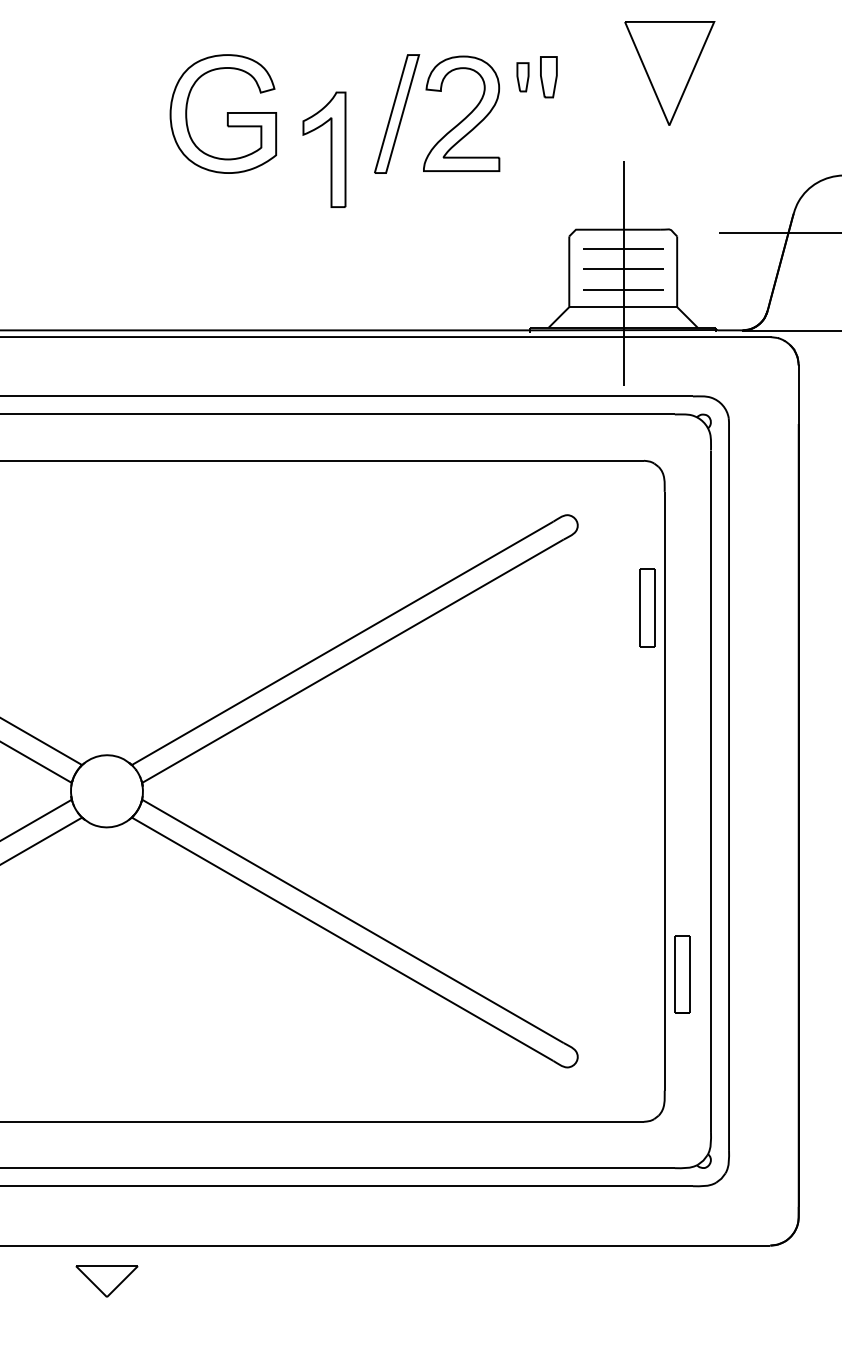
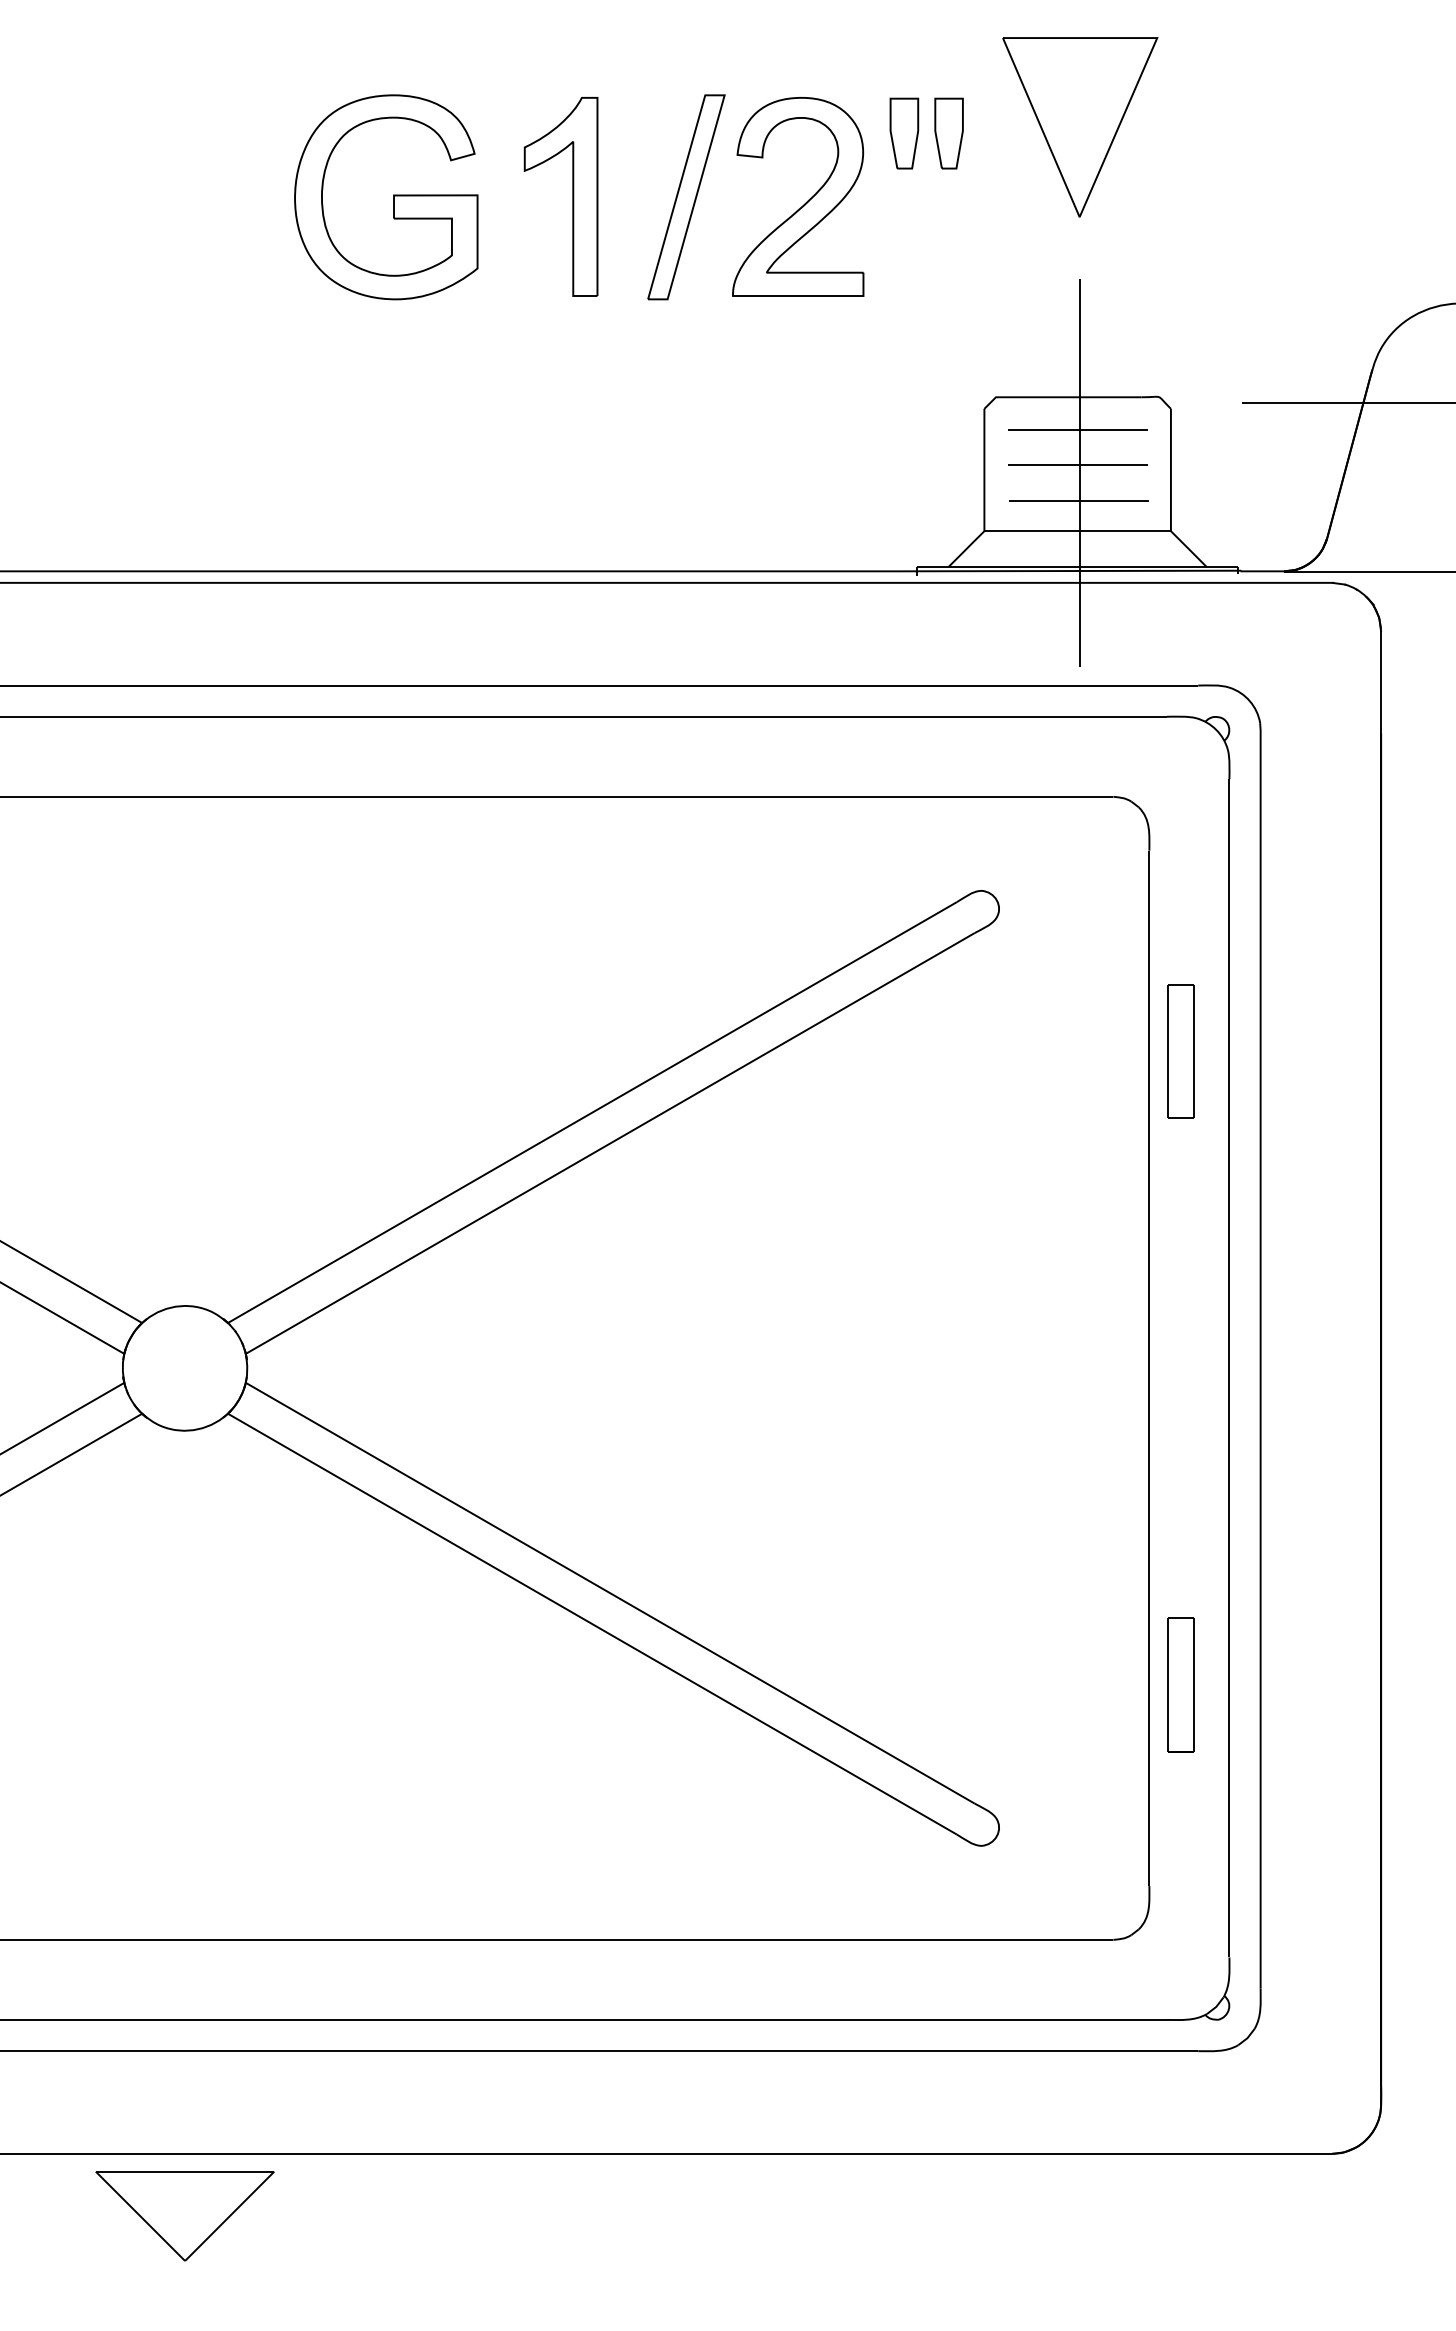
part: (669, 73) -> (1079, 127), moved
part: (522, 77) -> (903, 134), size x1.43
part: (324, 149) -> (561, 196), moved
part: (647, 607) -> (1180, 1050), moved
part: (106, 1281) -> (184, 2215), size x1.67

